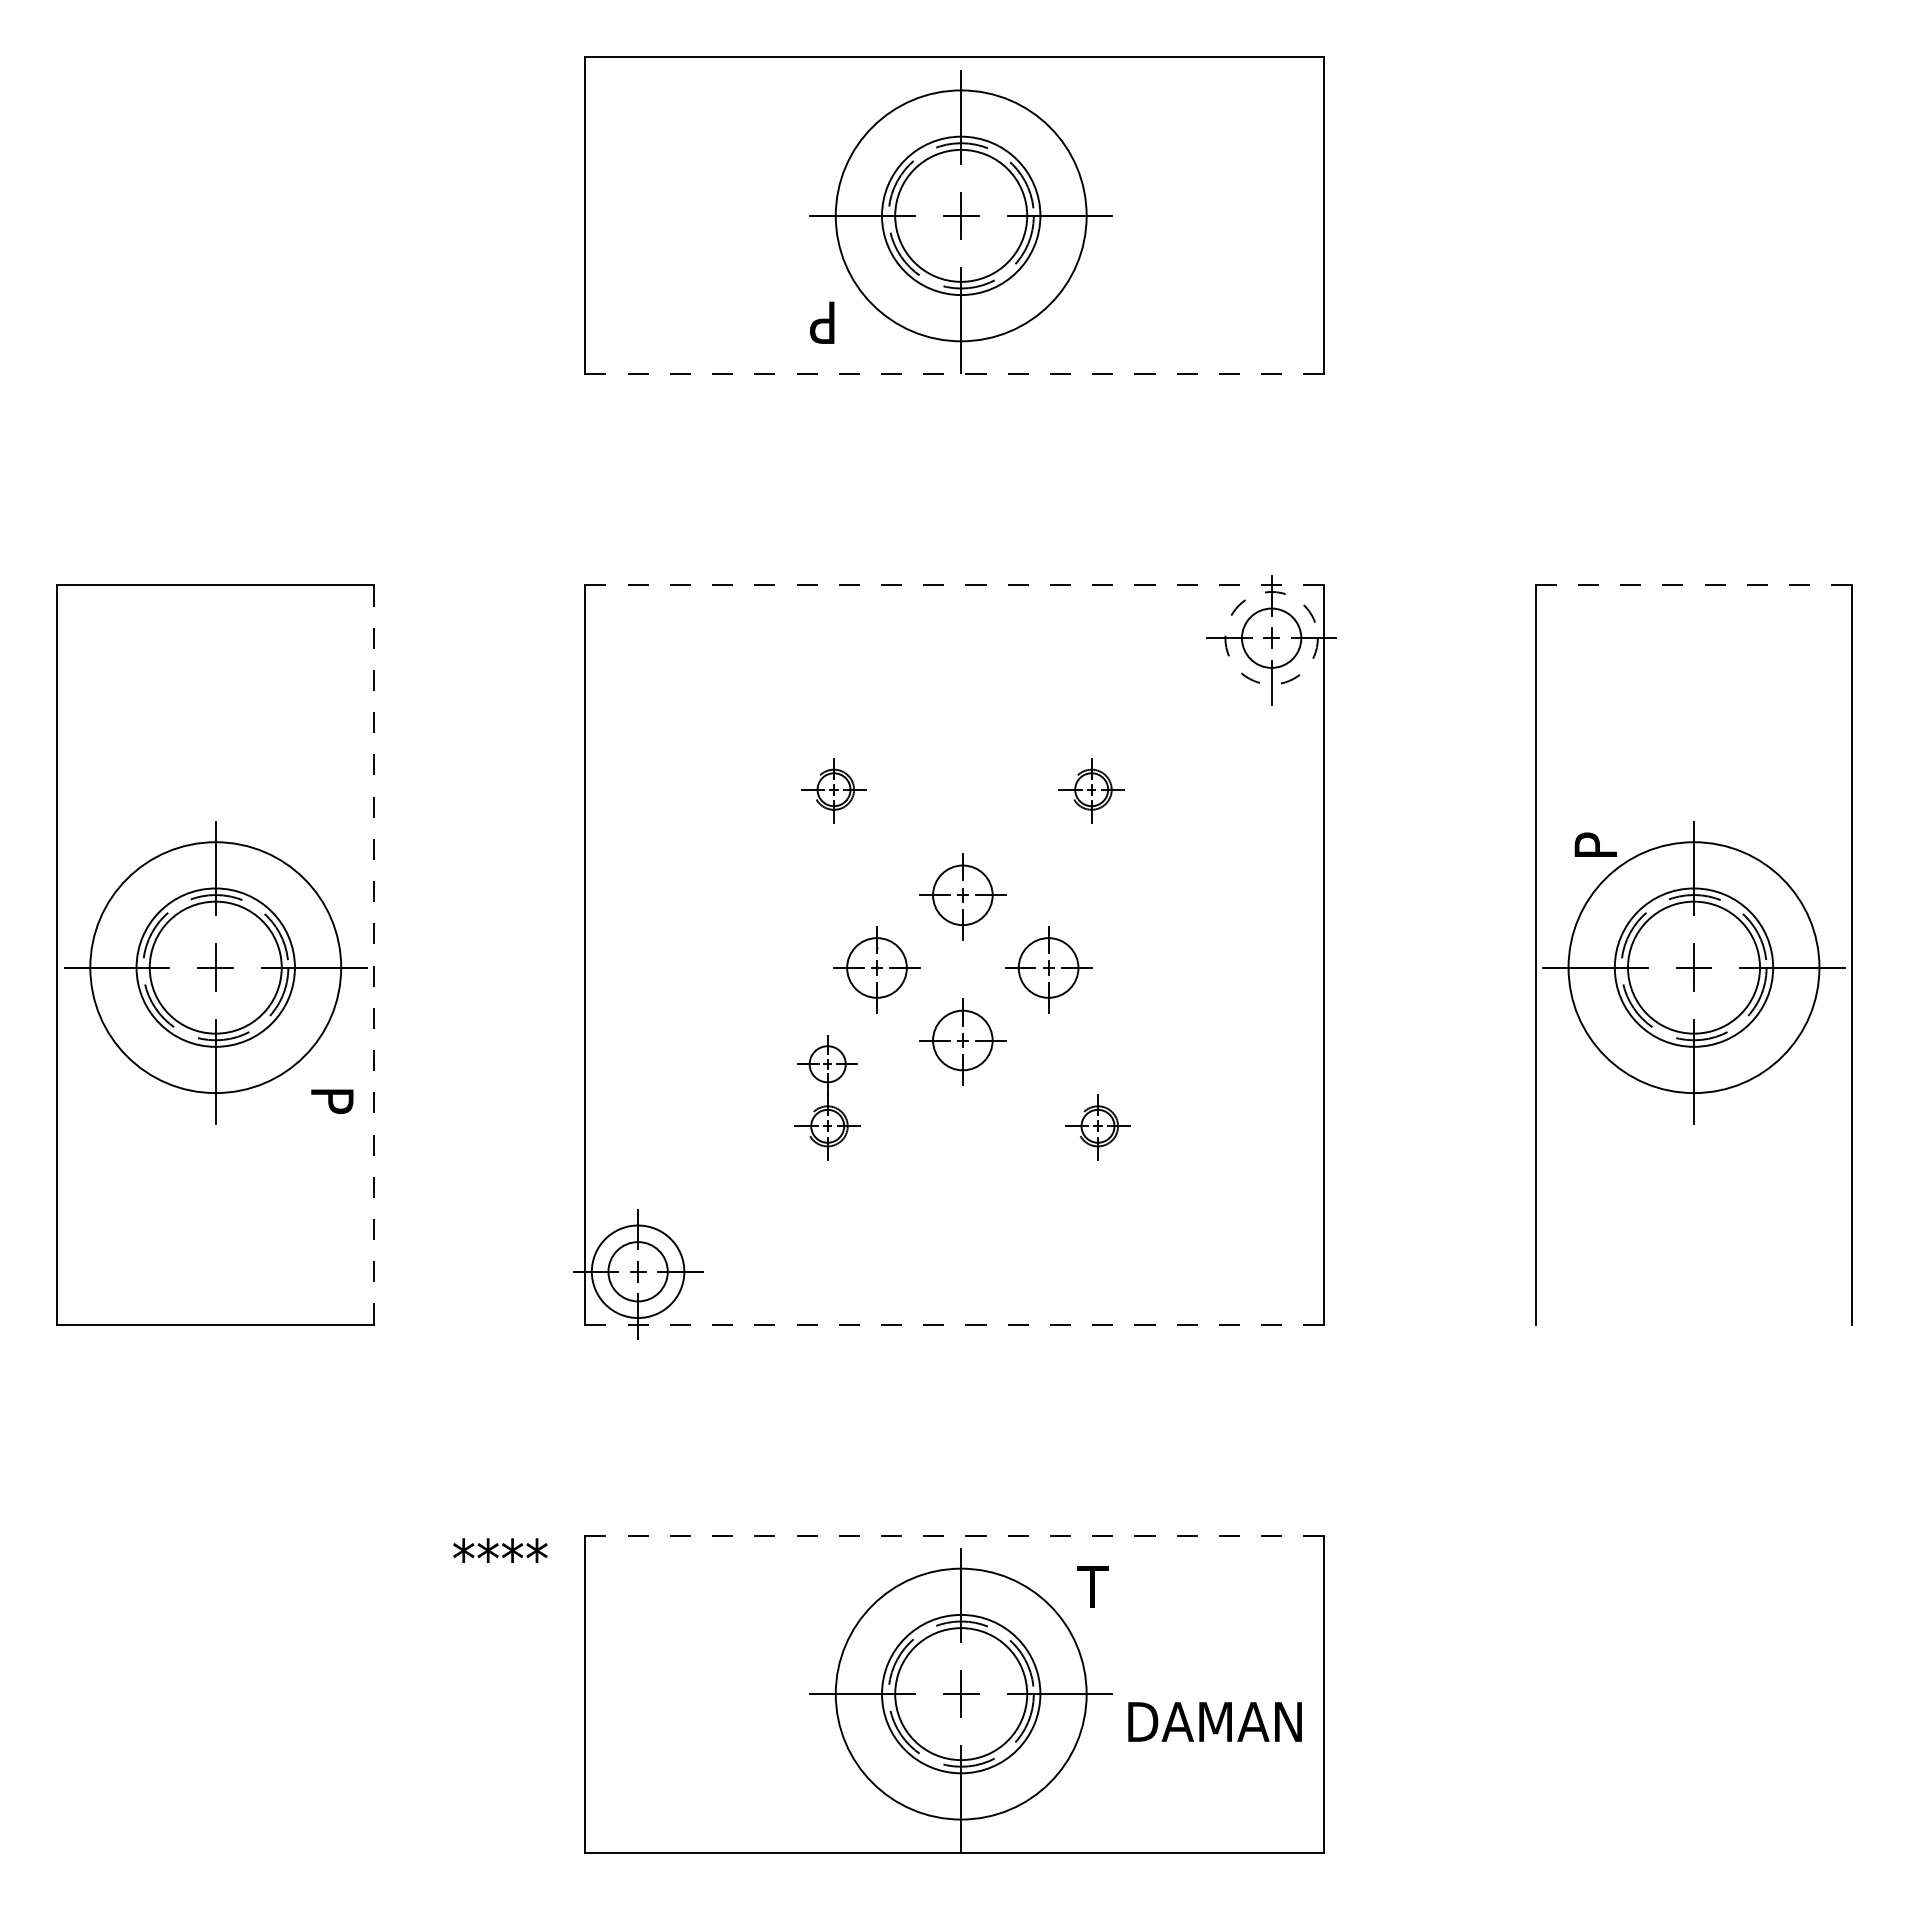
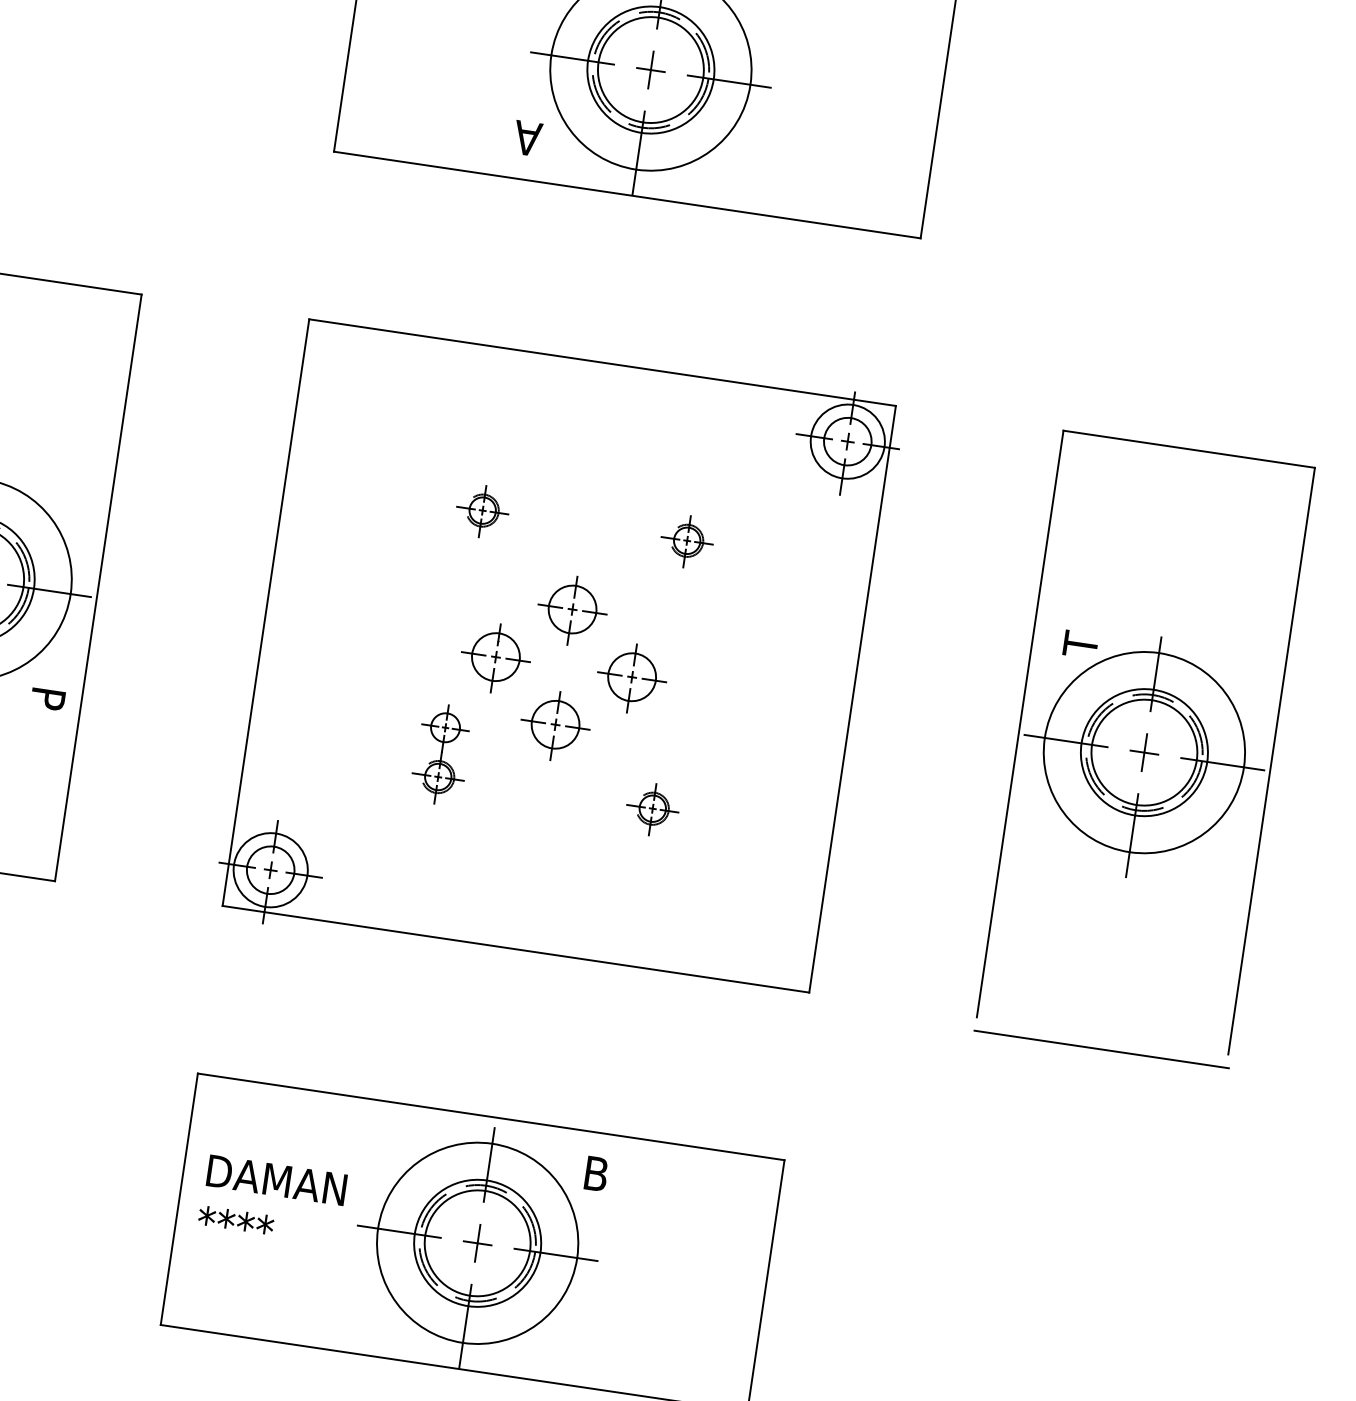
text: (821, 322) -> (527, 138), P -> A
line: (954, 374) -> (627, 195), dashed -> solid
line: (954, 585) -> (602, 362), dashed -> solid
line: (1694, 585) -> (1189, 449), dashed -> solid
circle: (1271, 637) -> (847, 441), dashed -> solid
text: (1595, 845) -> (1080, 644), P -> T
line: (374, 955) -> (98, 588), dashed -> solid
line: (954, 1324) -> (515, 949), dashed -> solid
line: (1695, 1341) -> (1101, 1049), added
line: (954, 1535) -> (490, 1116), dashed -> solid
text: (500, 1550) -> (236, 1220), moved
text: (1092, 1586) -> (594, 1173), T -> B
text: (1214, 1721) -> (276, 1179), moved

